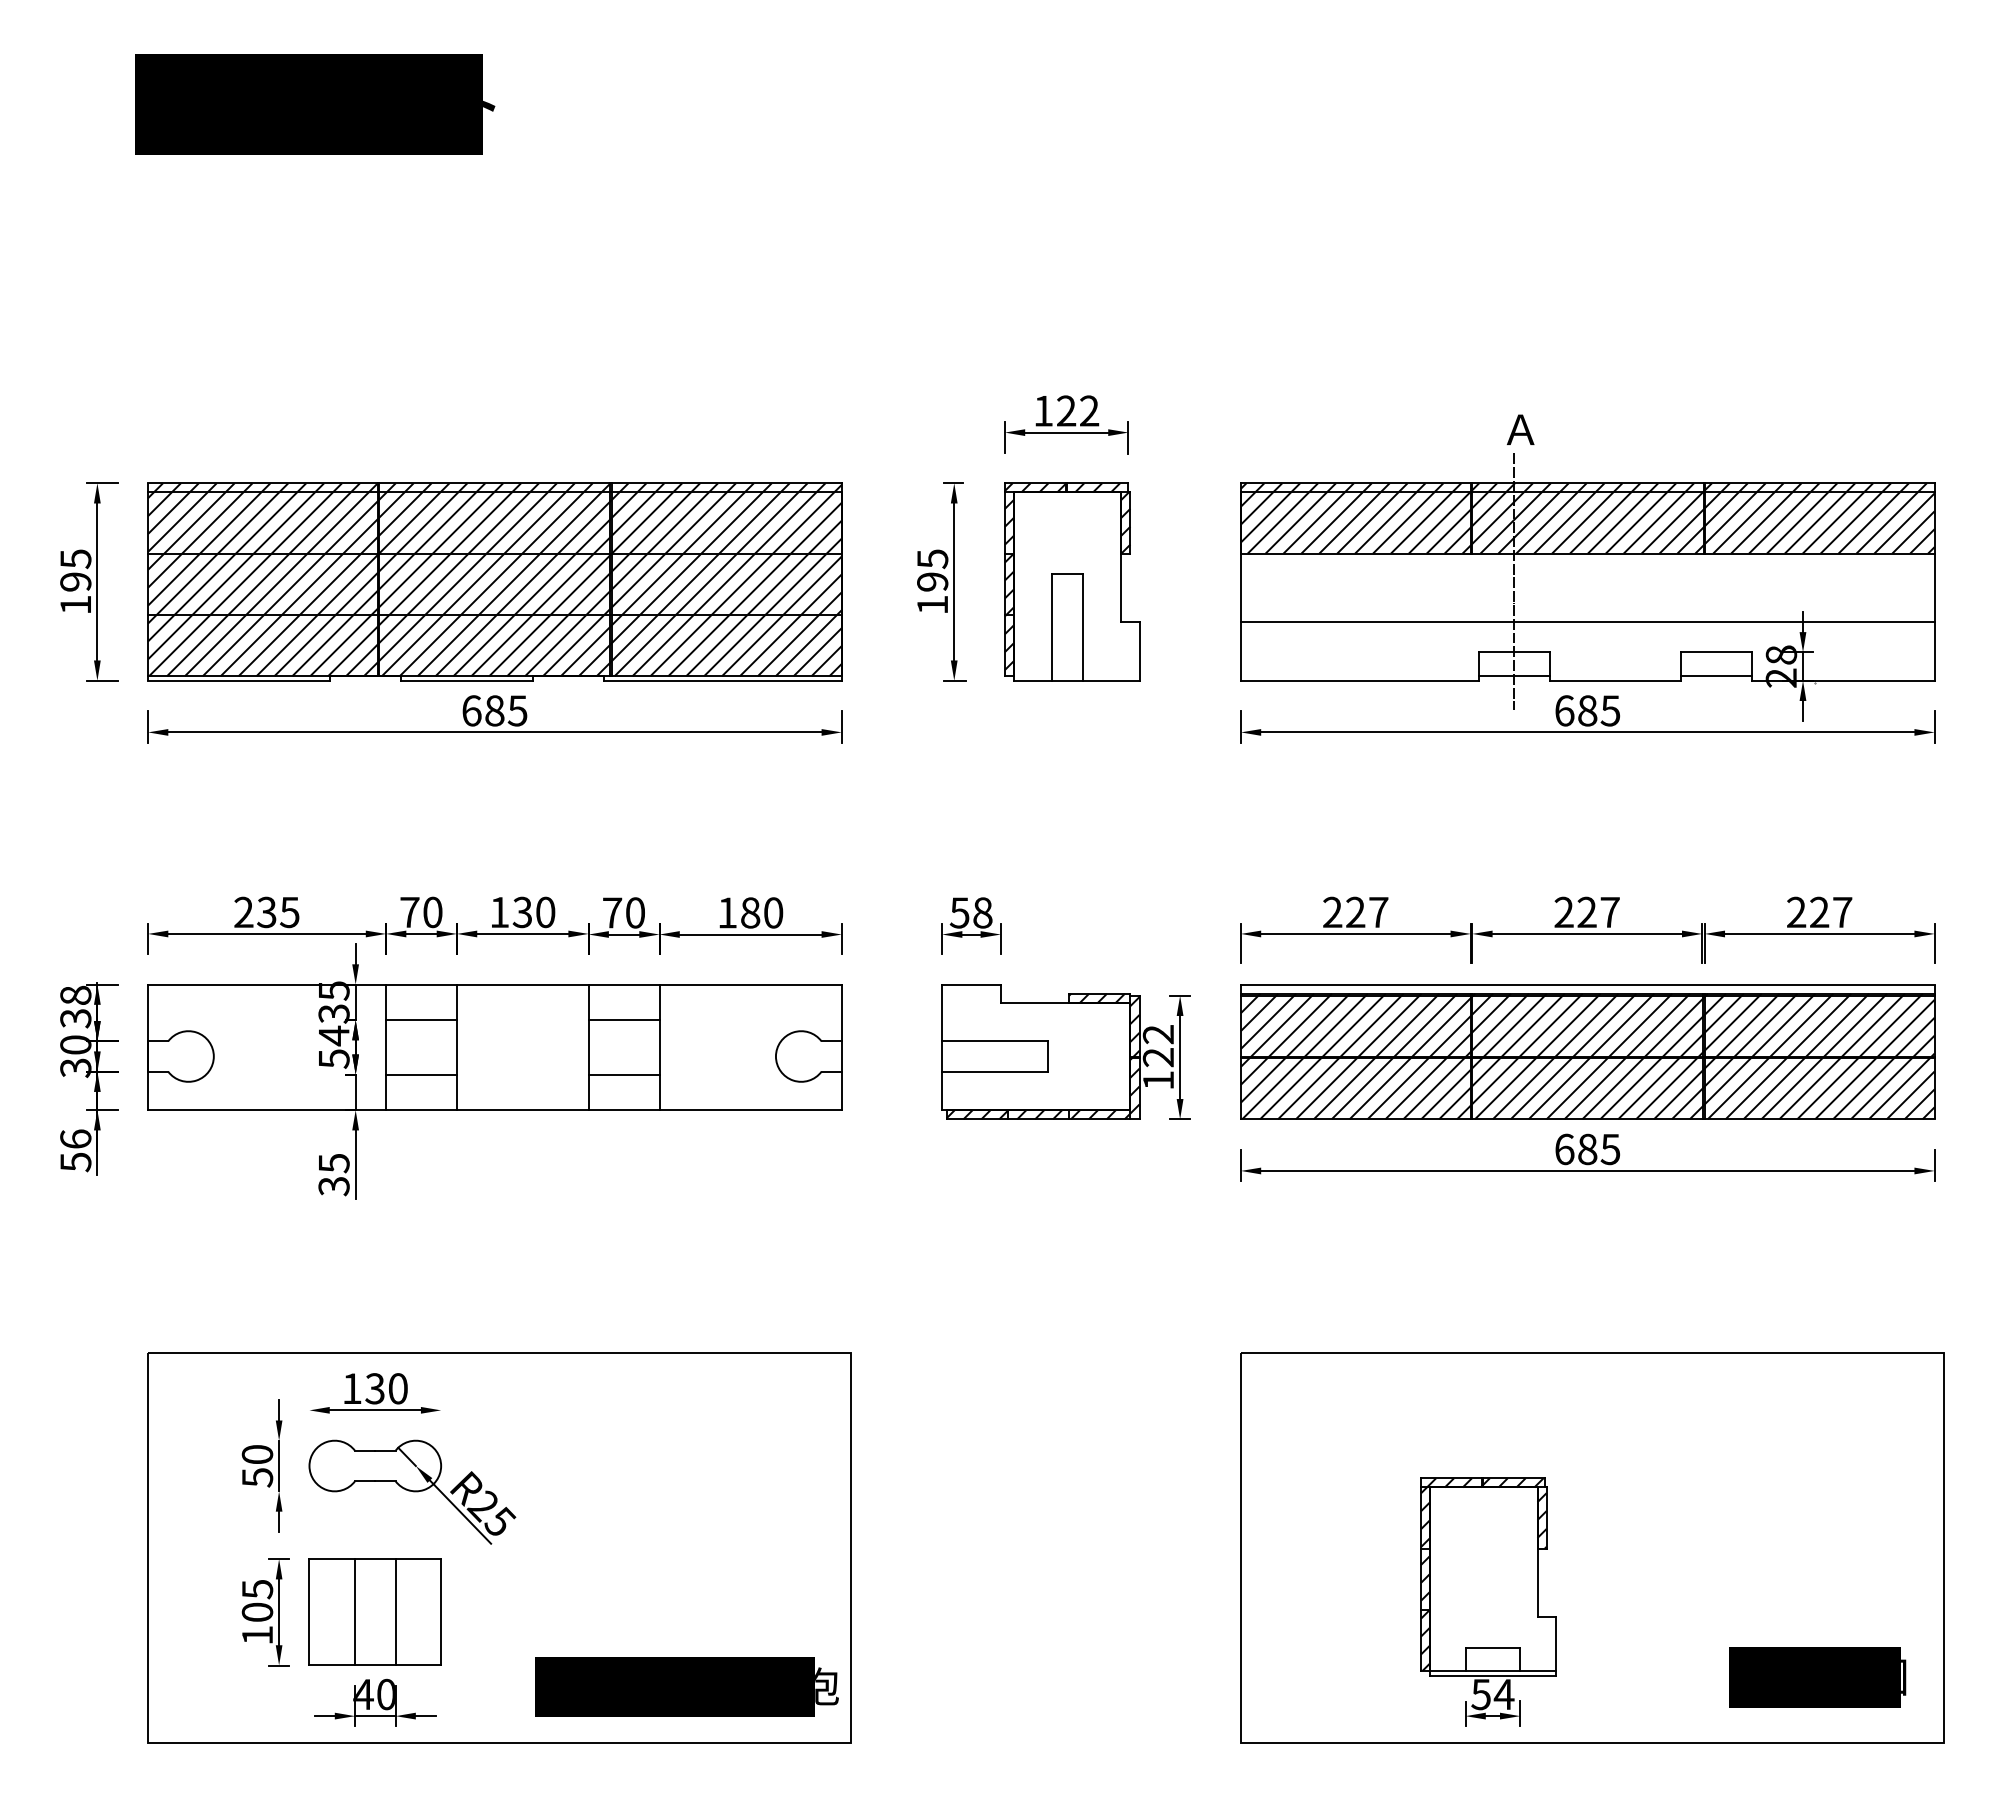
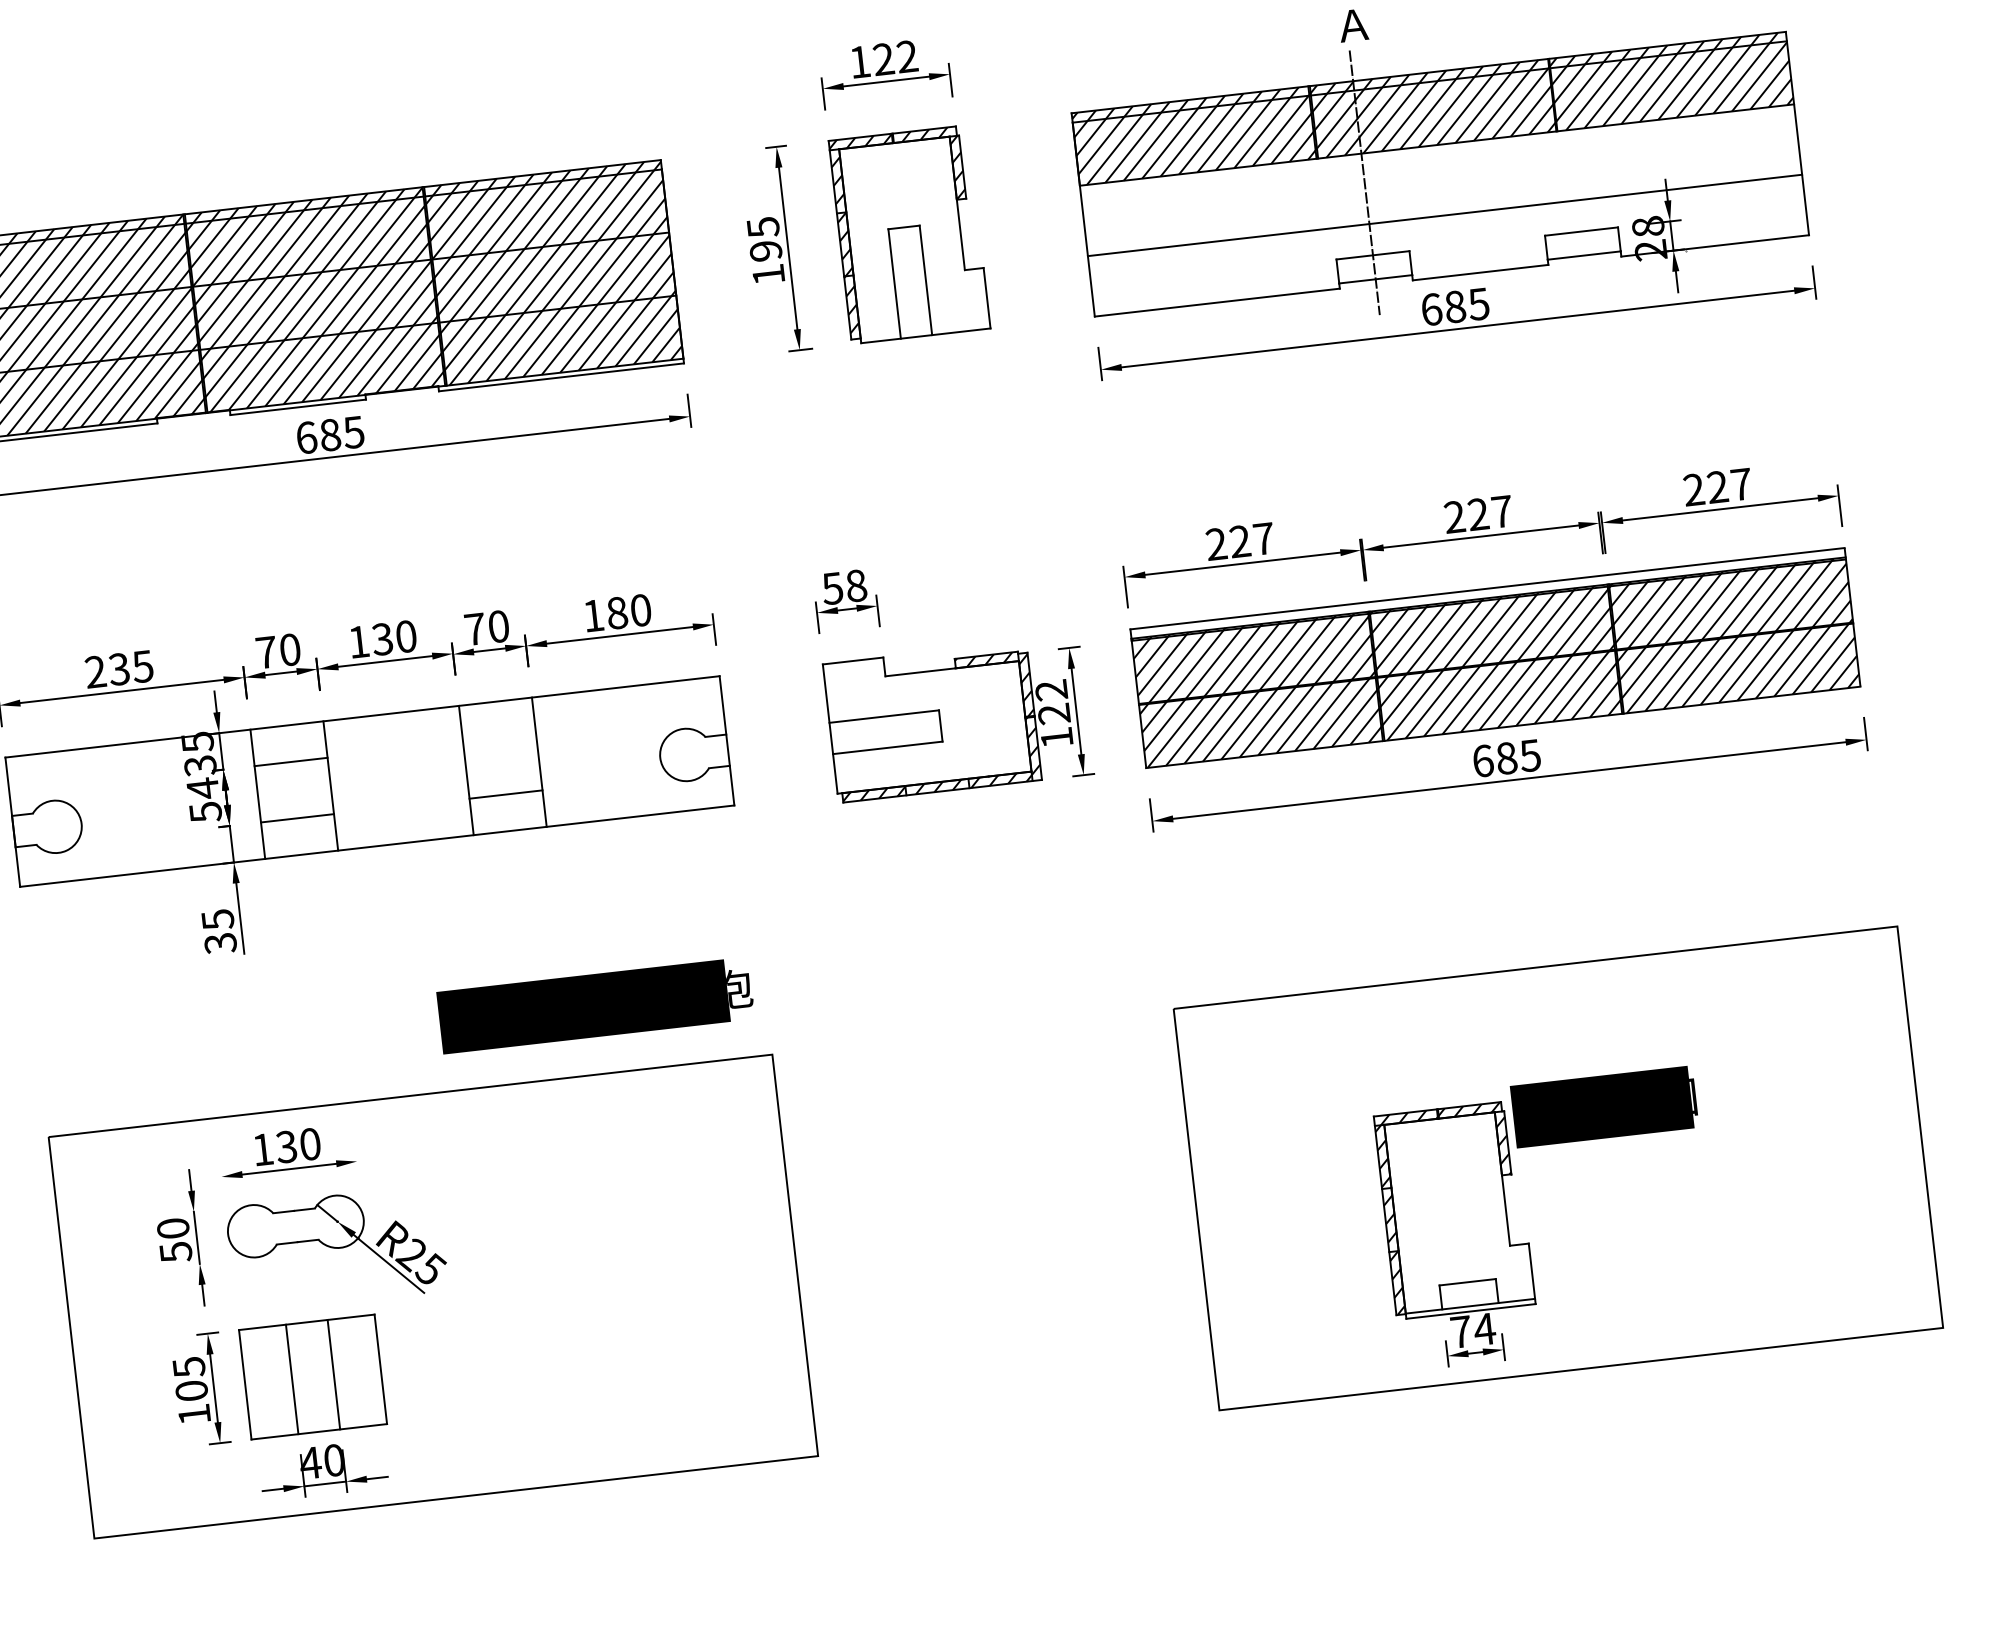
line: (623, 1020) -> (499, 738), removed
text: (1817, 1677) -> (1604, 1107), moved
text: (686, 1686) -> (595, 1005), moved
text: (1480, 1694) -> (1460, 1332), 54 -> 74

